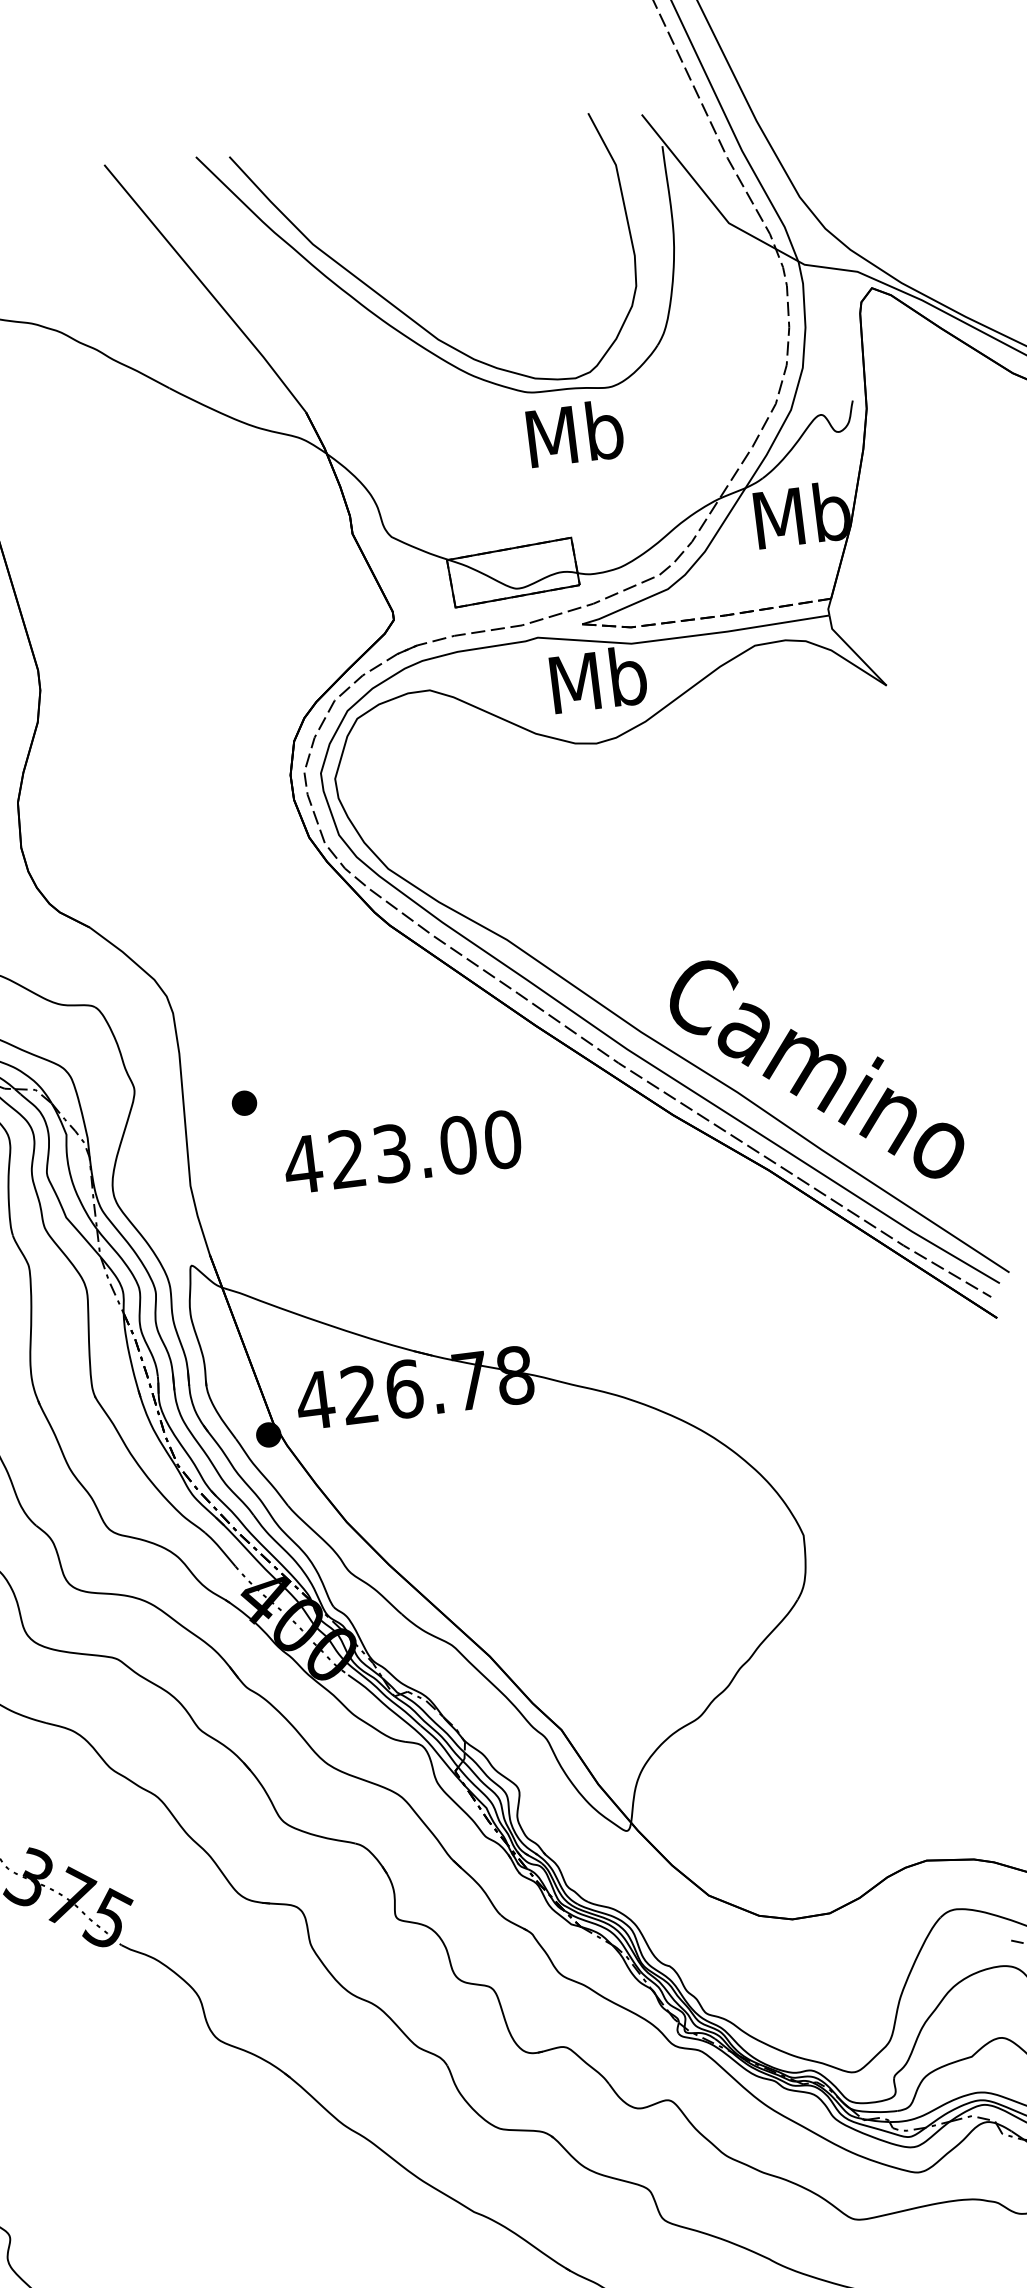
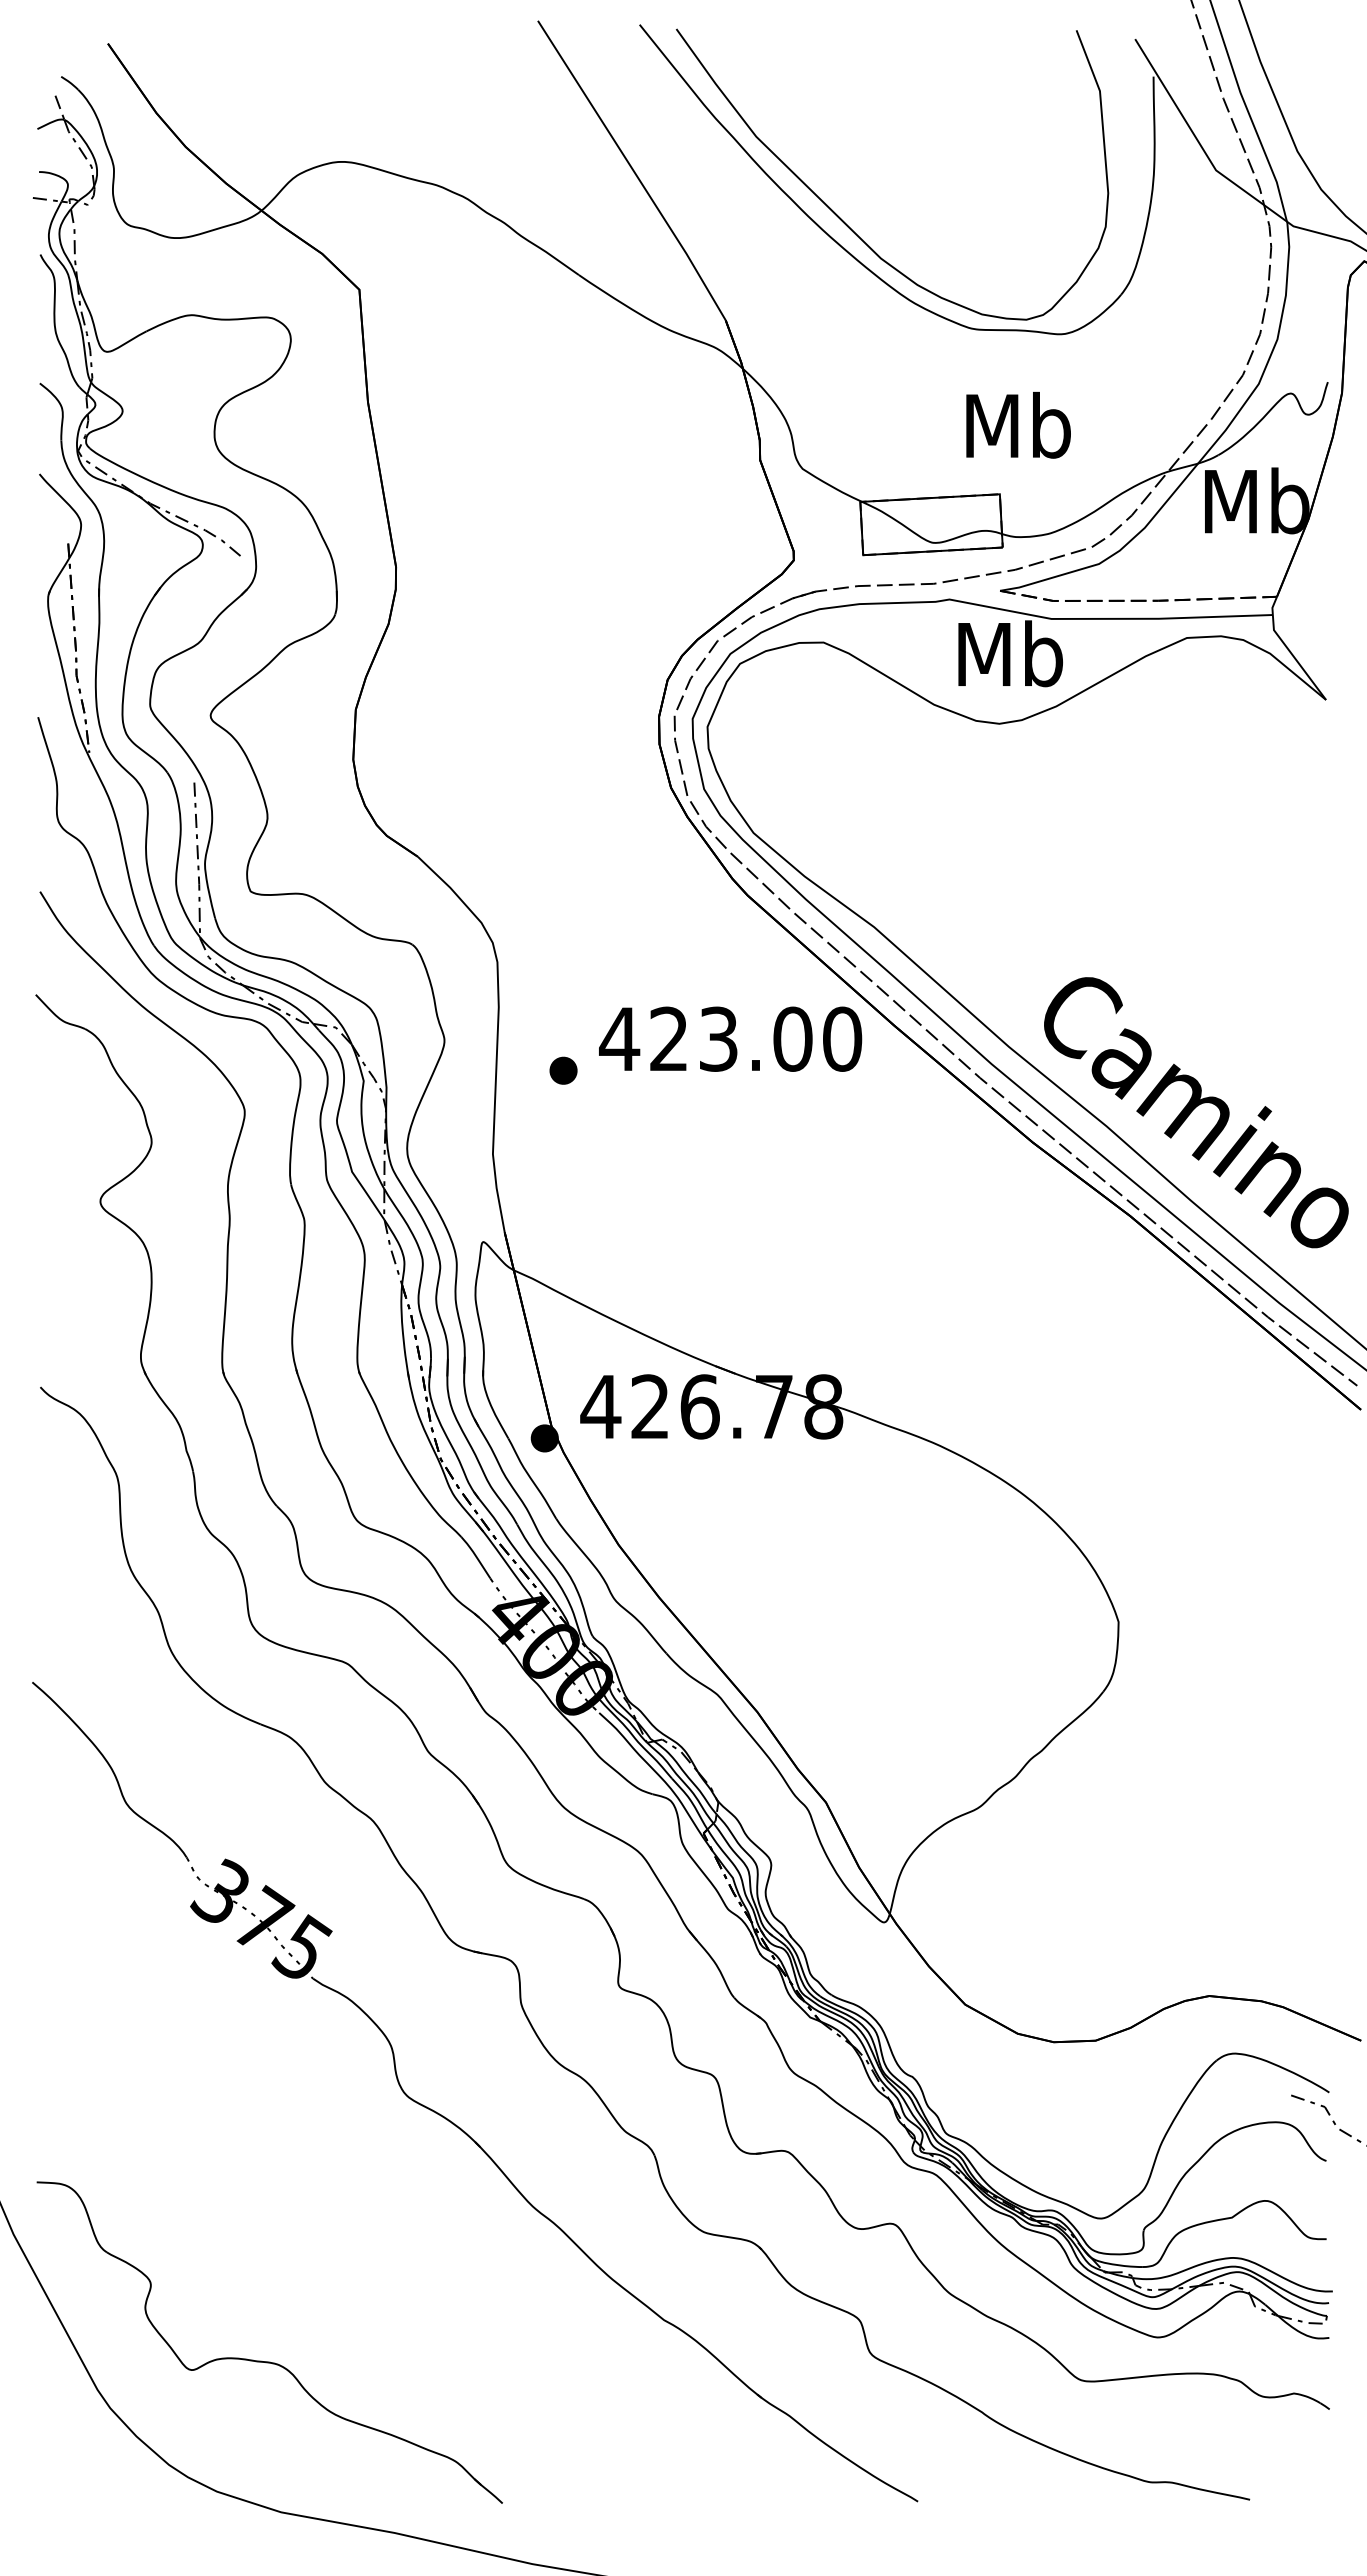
text: (575, 433) -> (1018, 425), moved
text: (402, 1151) -> (730, 1038), moved

